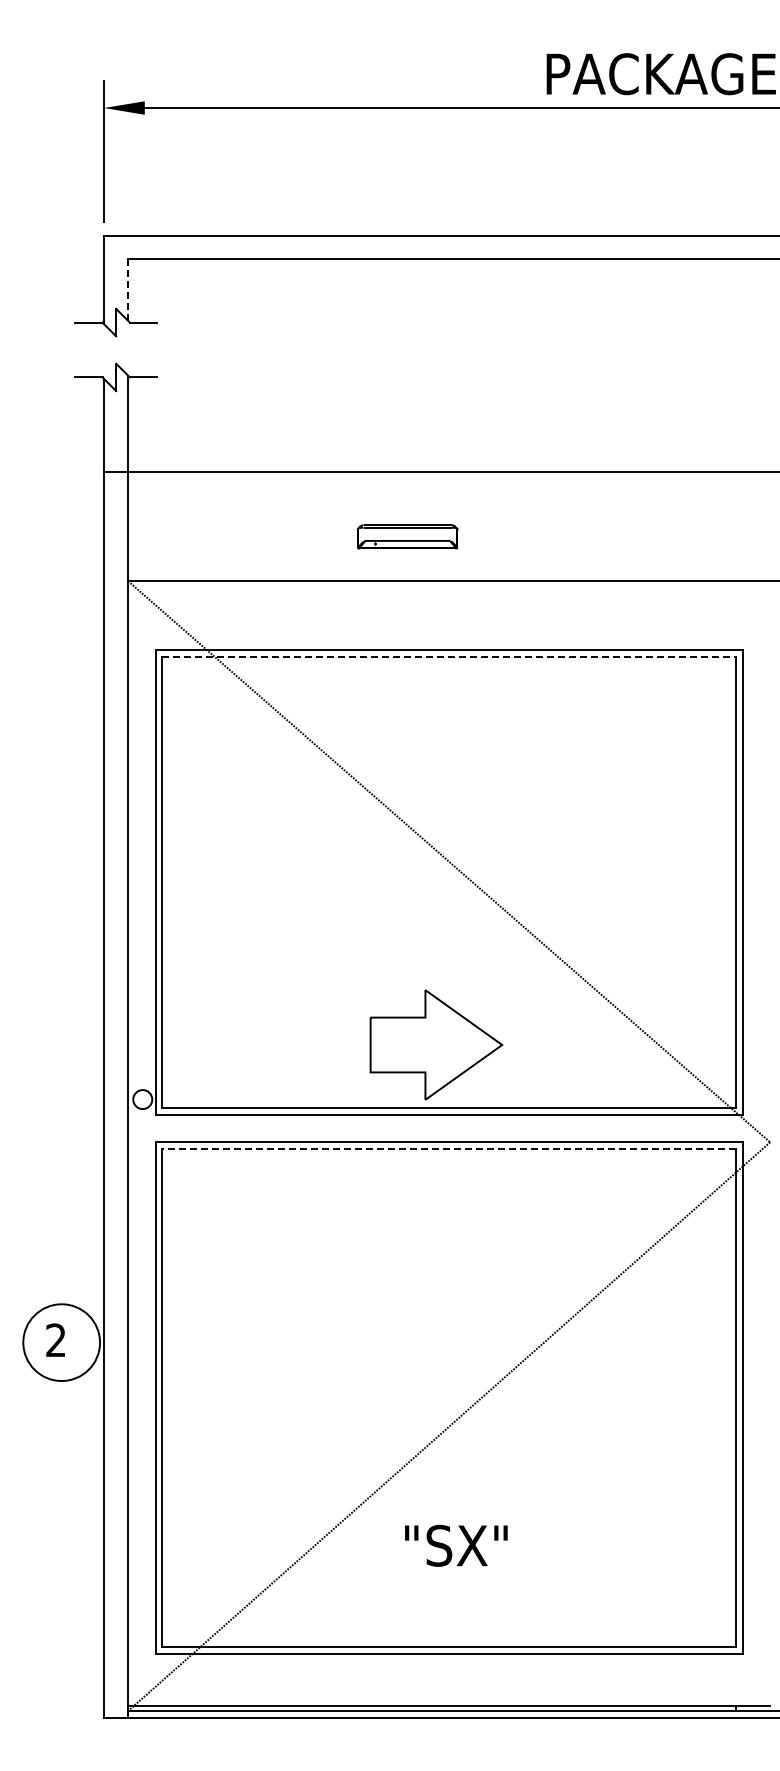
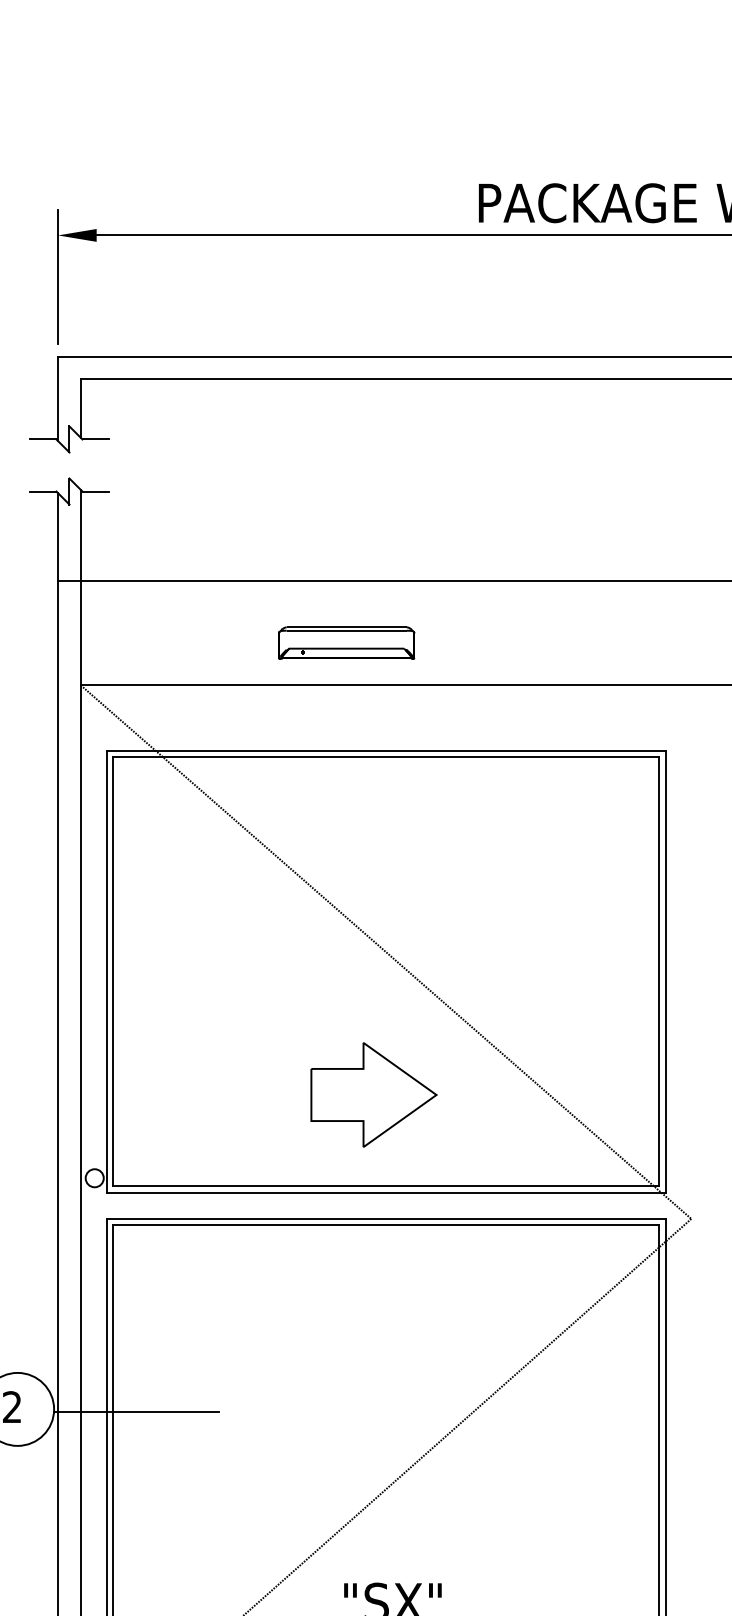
line: (128, 290) -> (81, 408), dashed -> solid
part: (407, 536) -> (346, 642), size x1.43
line: (449, 656) -> (386, 756), dashed -> solid
part: (436, 1044) -> (374, 1094), moved
line: (449, 1149) -> (386, 1225), dashed -> solid
line: (186, 1345) -> (136, 1412), added

